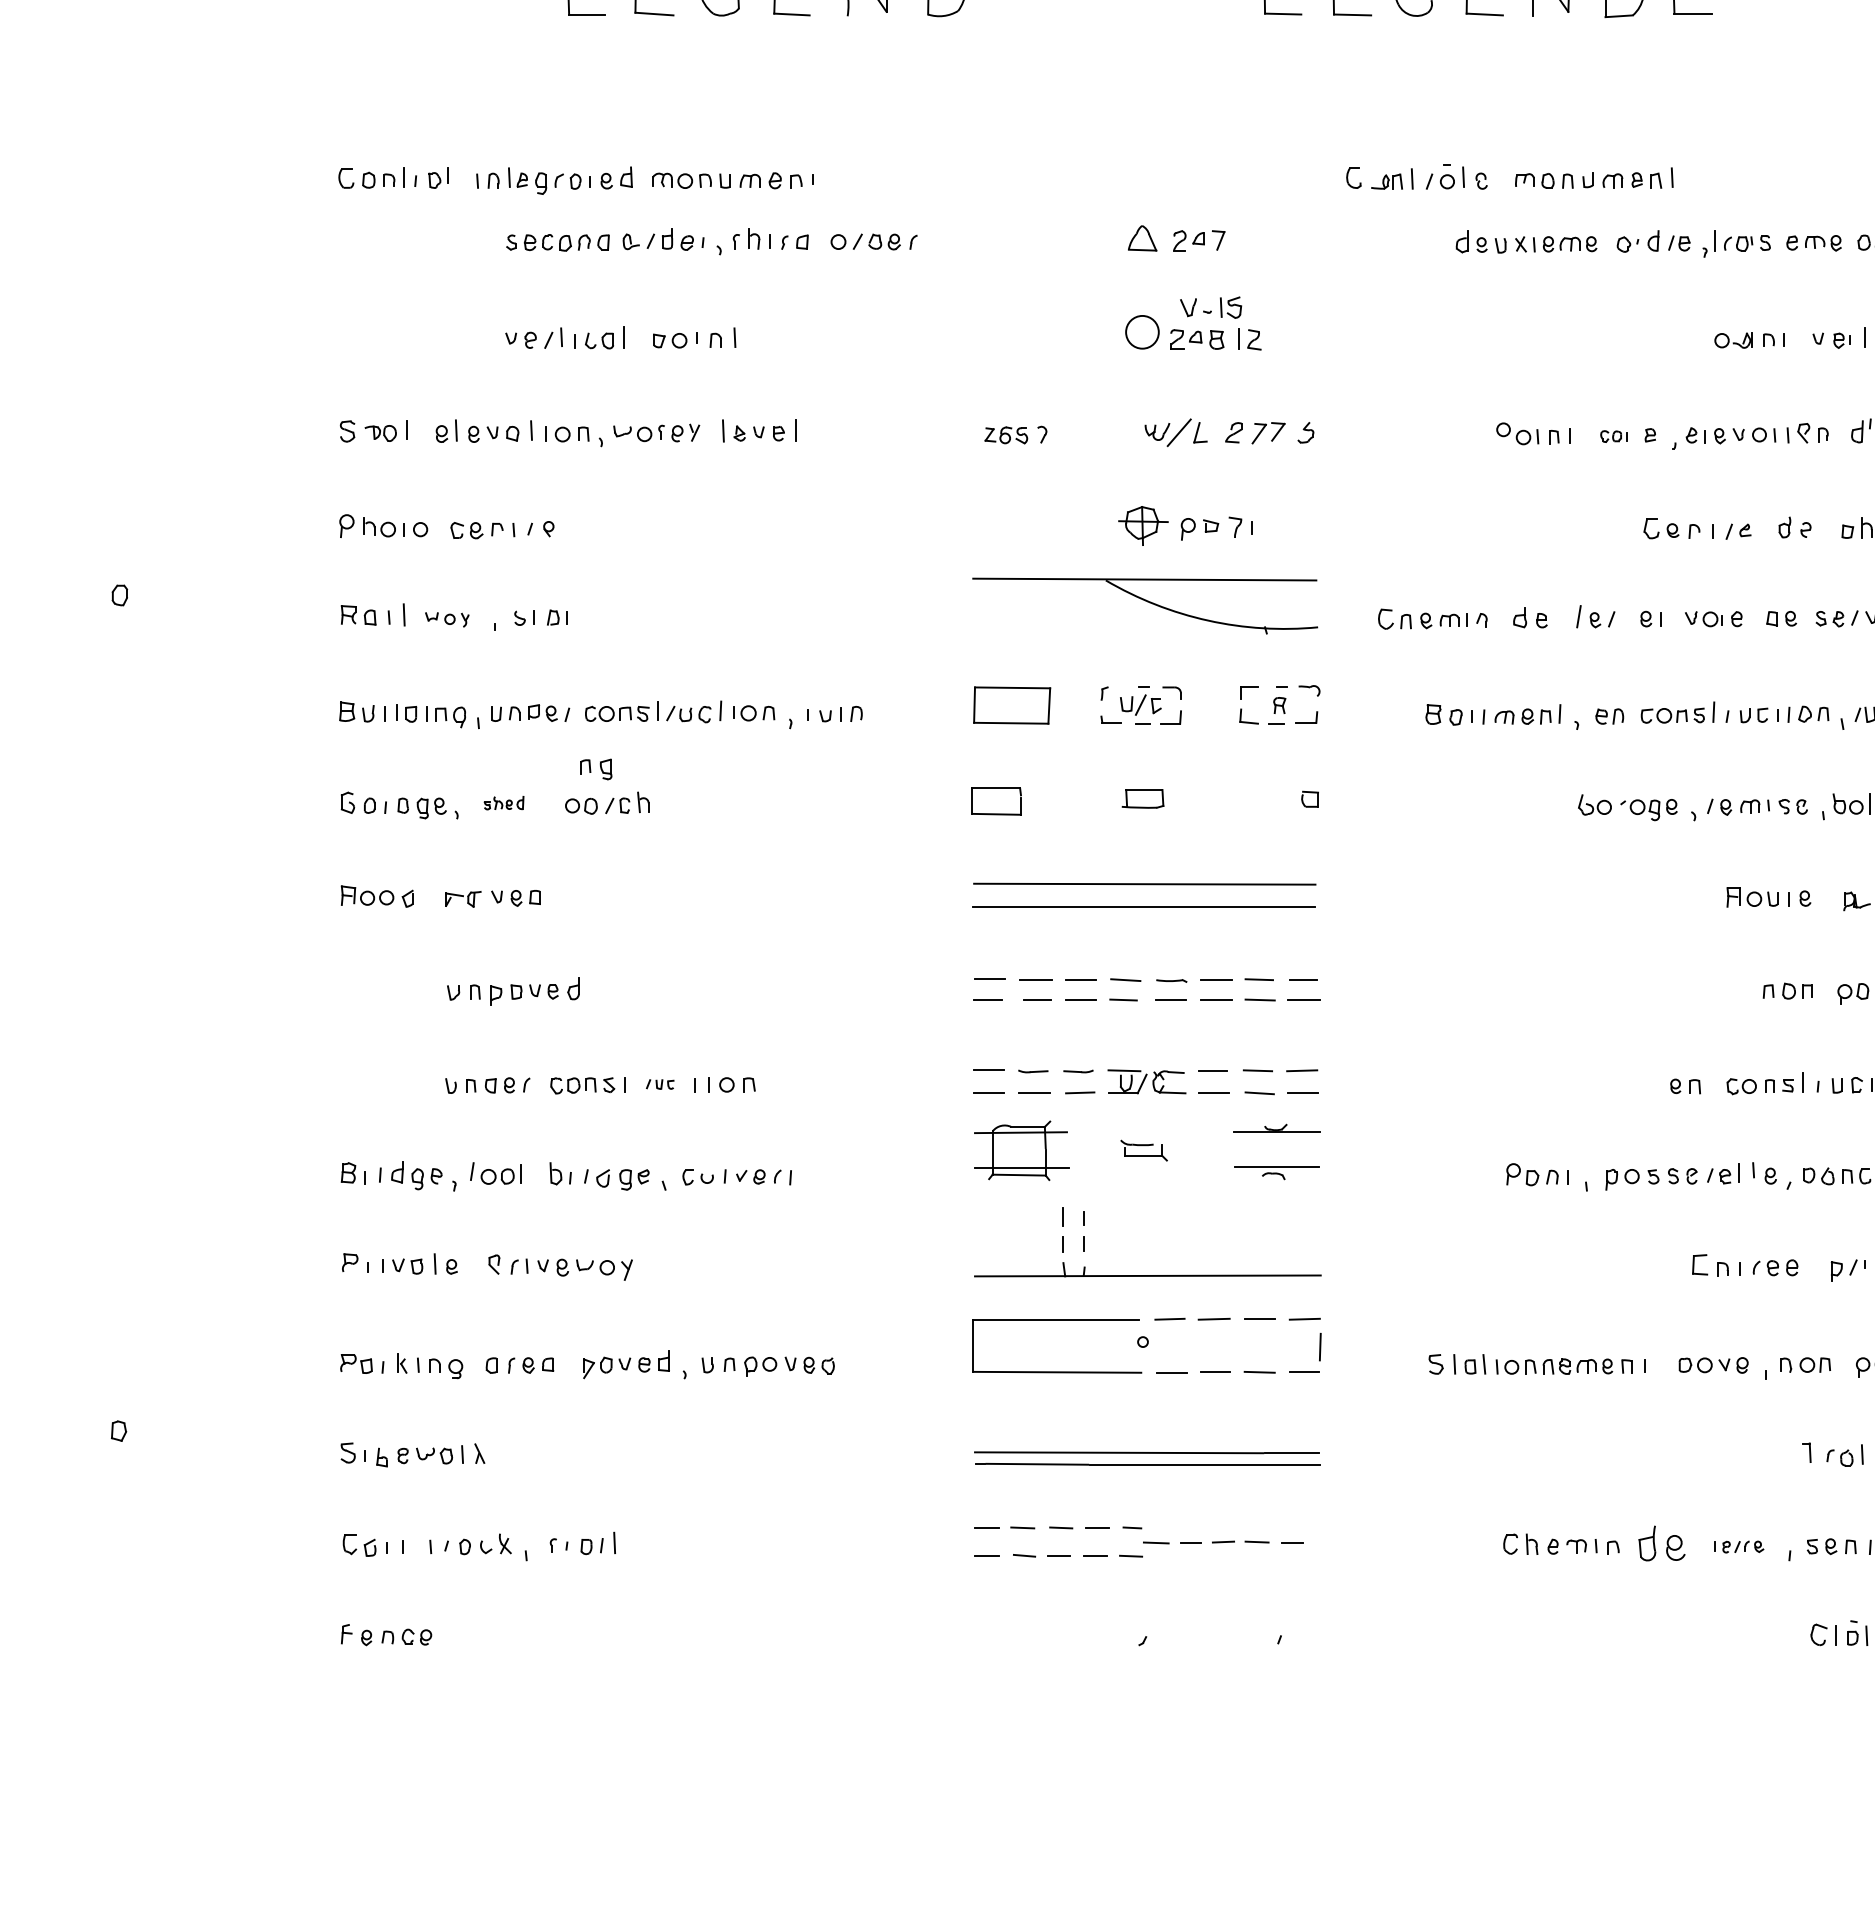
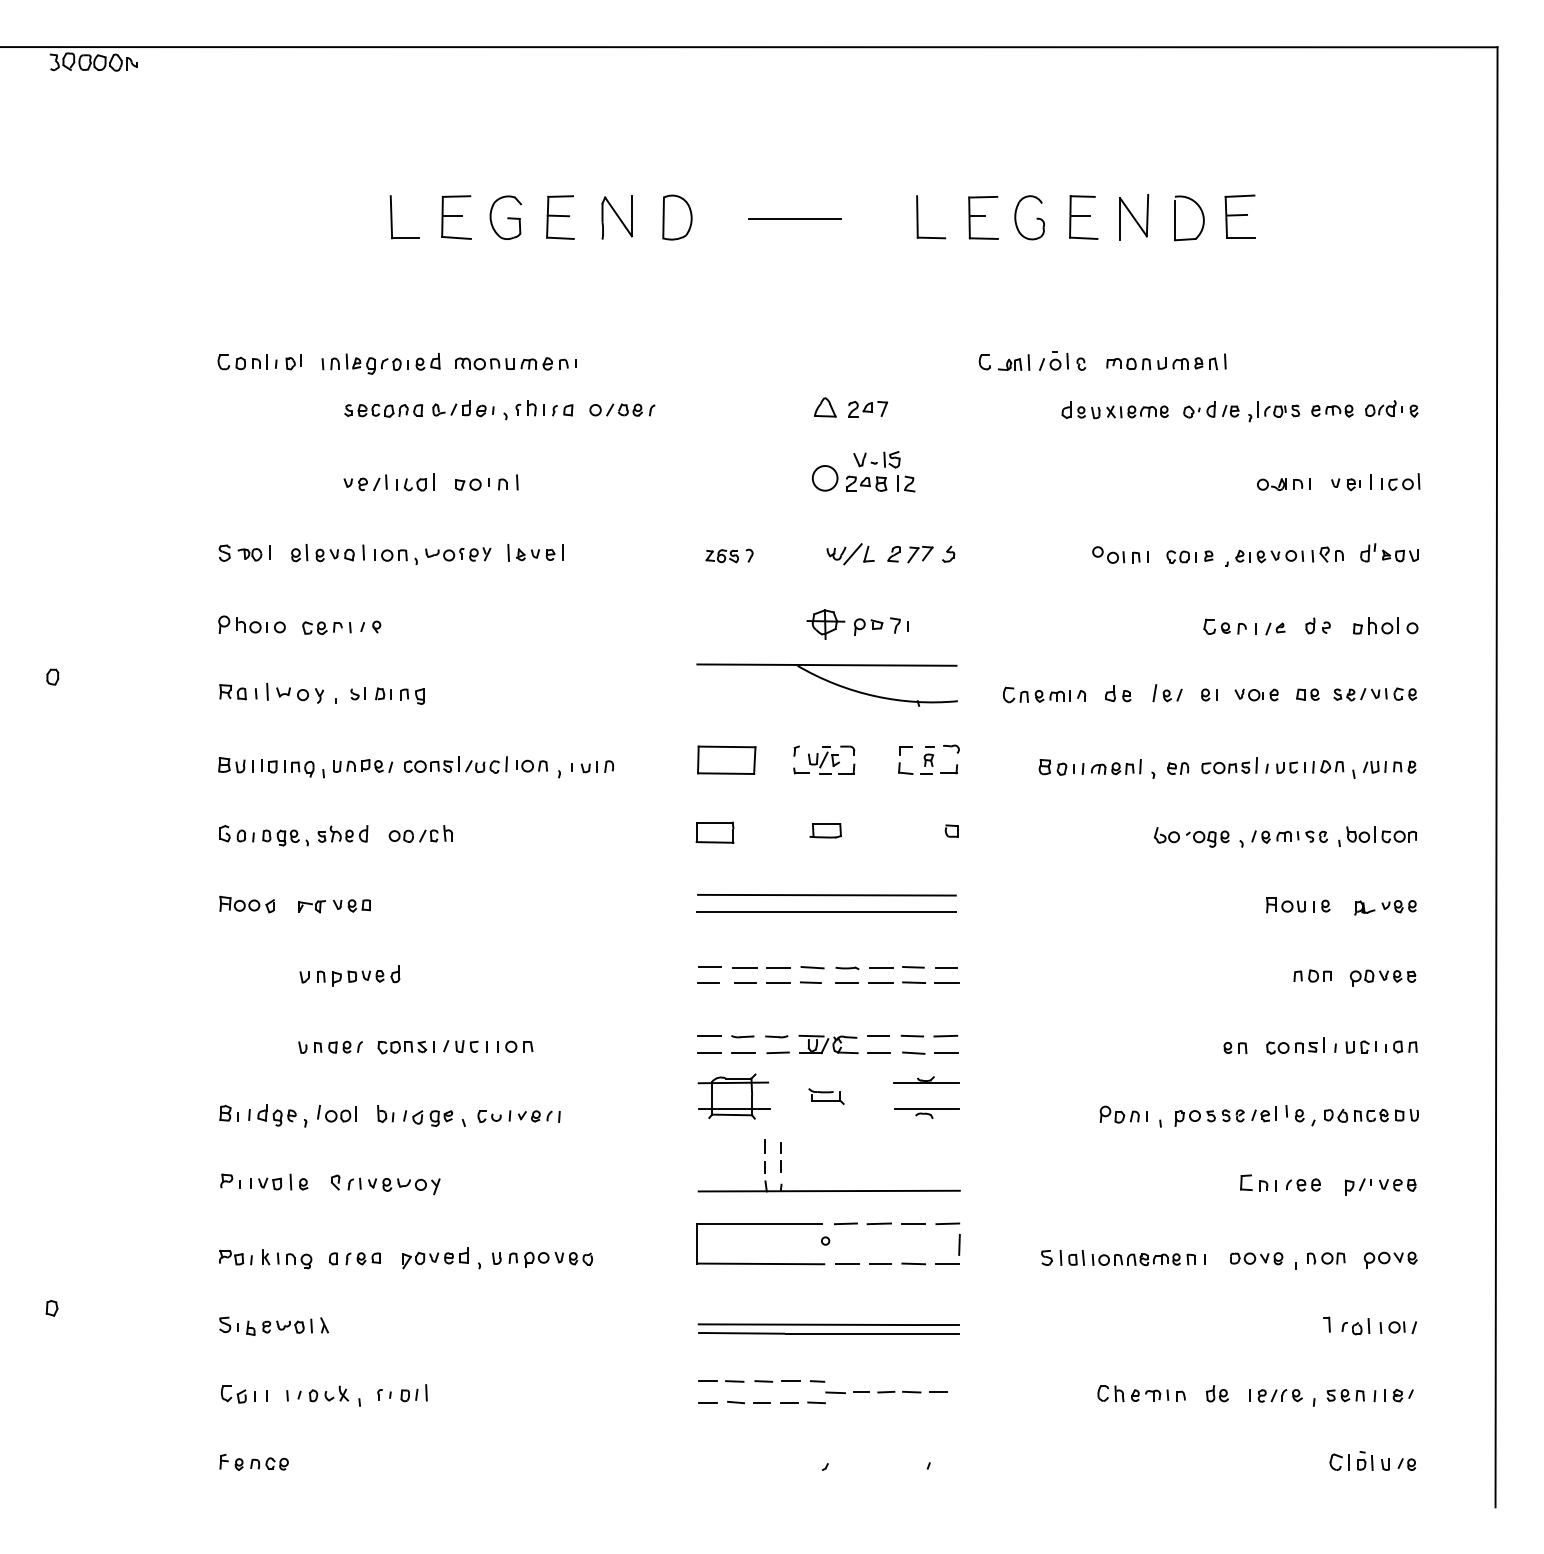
part: (1614, 435) -> (1181, 556), size x1.43
part: (446, 619) -> (299, 695), size x1.43
part: (596, 769) -> (412, 696), moved
part: (503, 802) -> (342, 833), size x1.67
part: (659, 1084) -> (460, 1046), size x1.67
part: (1661, 1543) -> (1217, 1393), size x0.62
part: (1738, 1546) -> (1275, 1395), size x1.43

